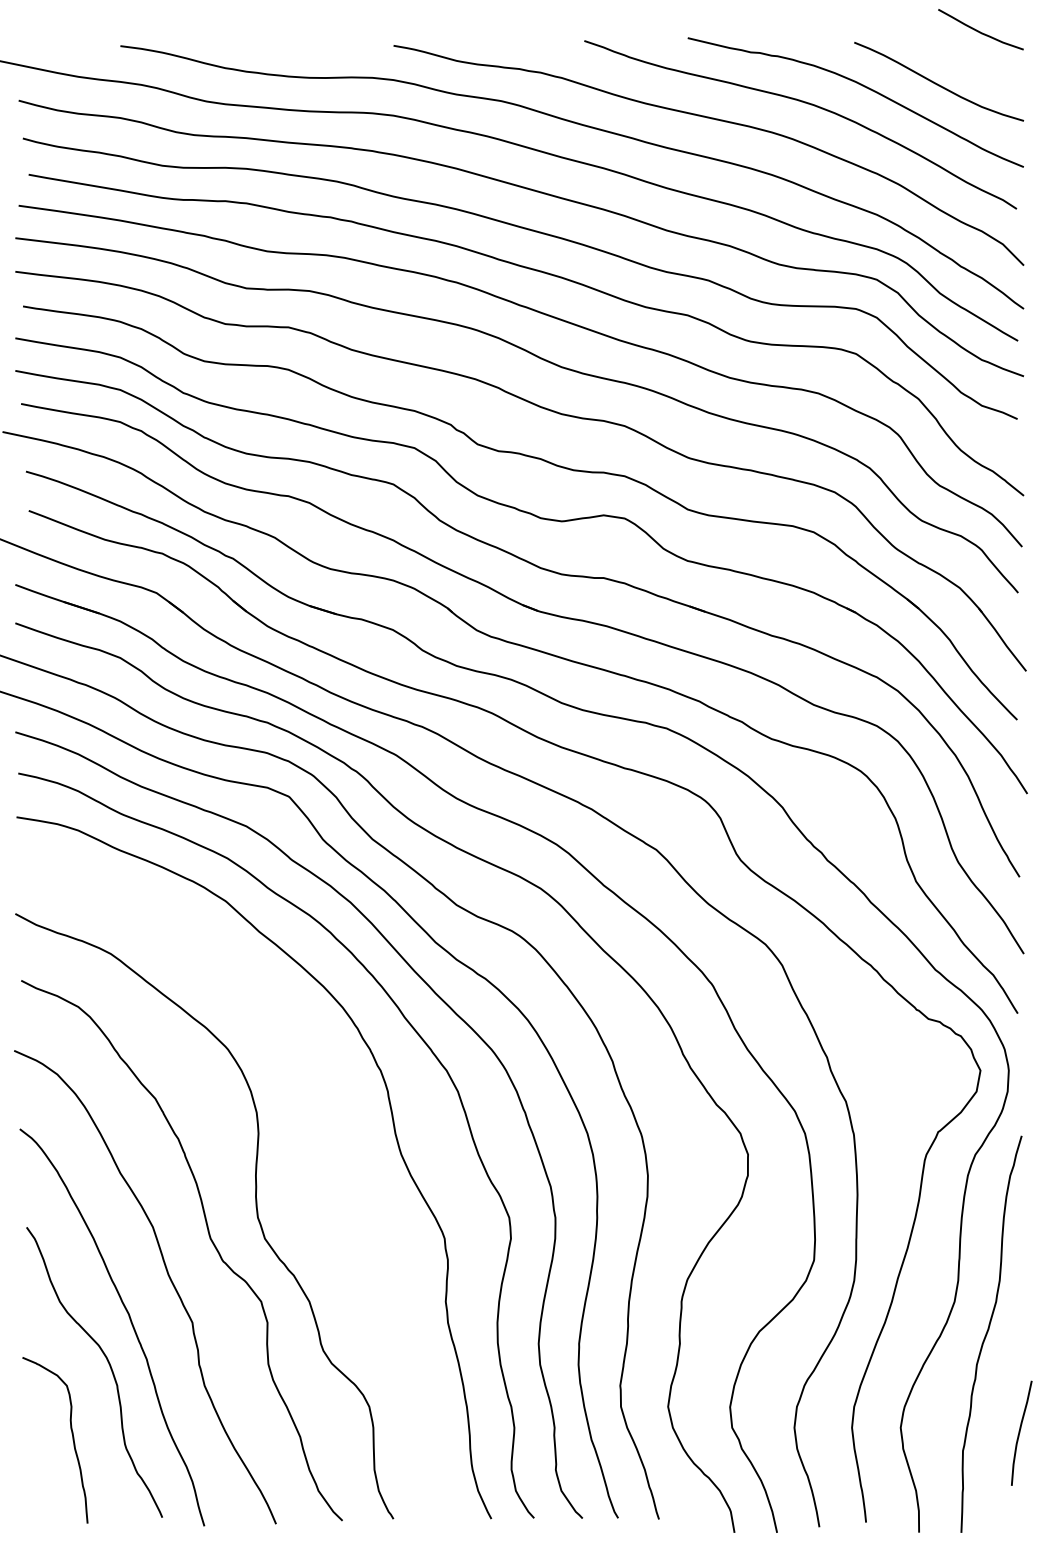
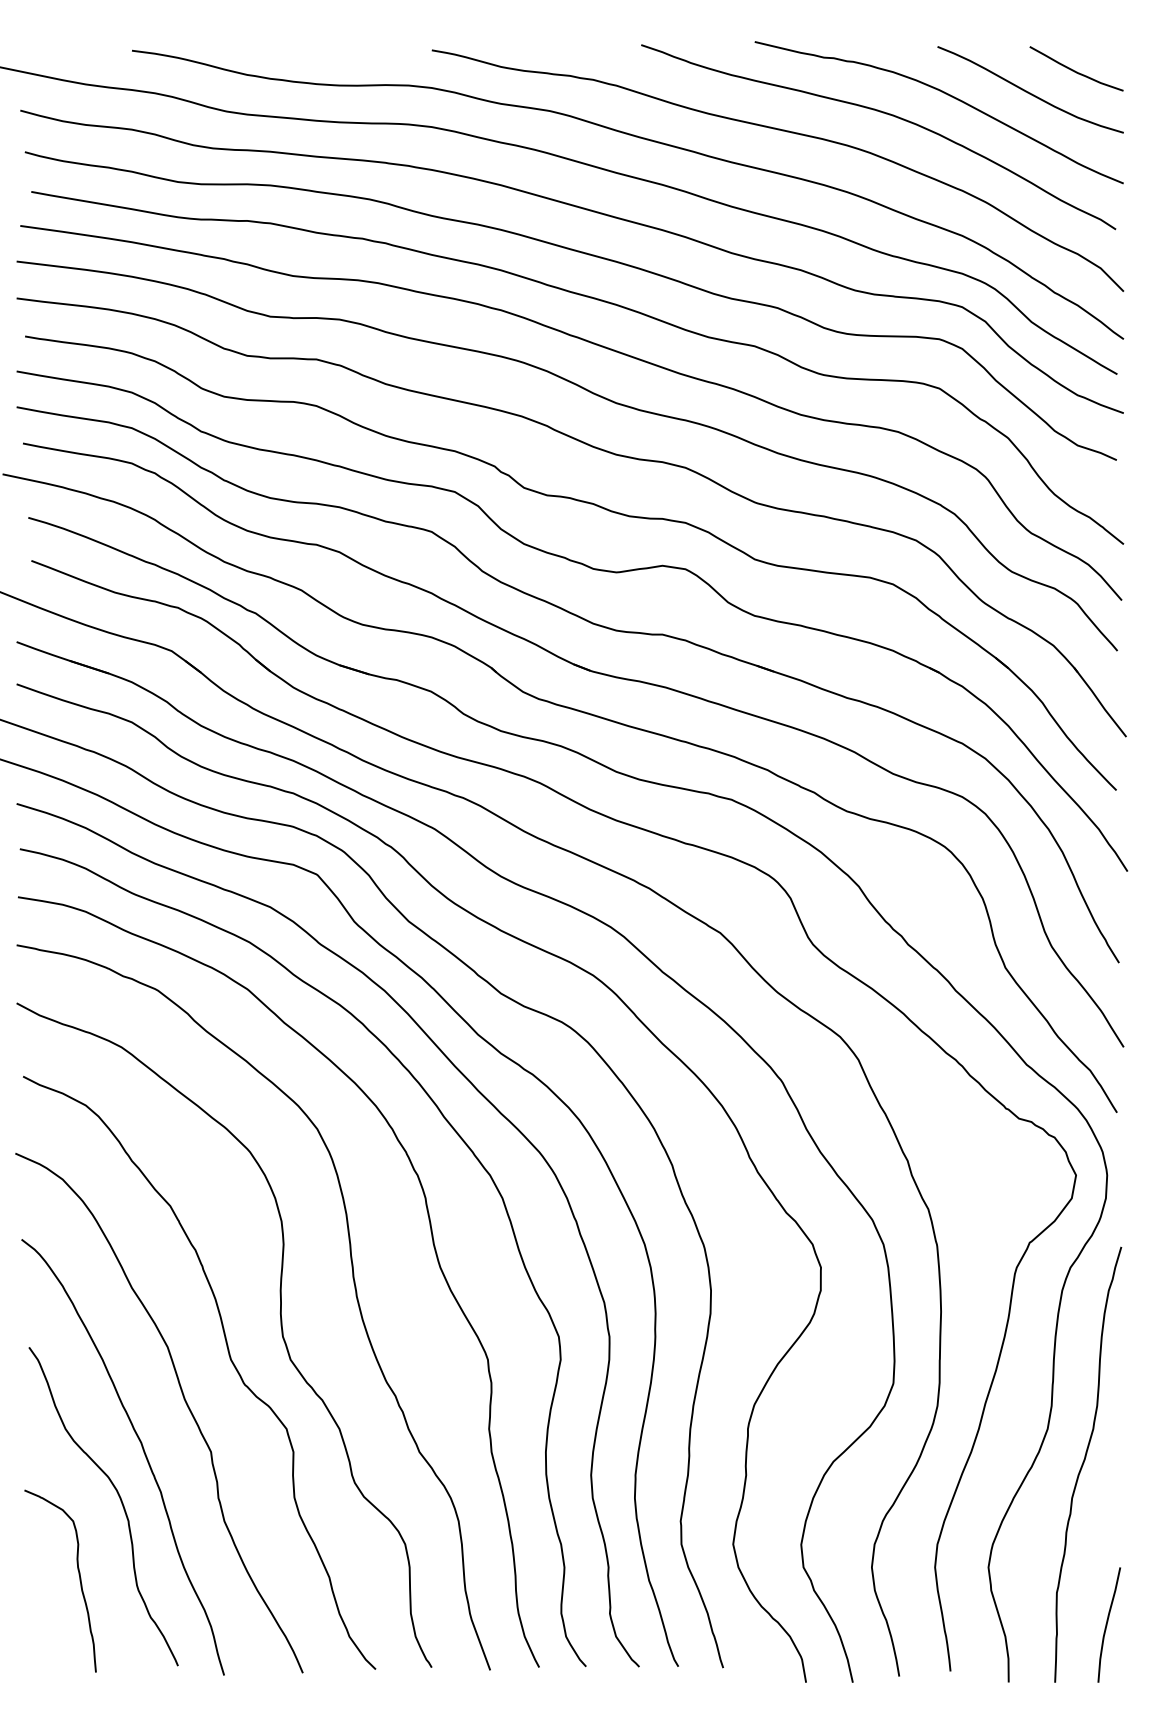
curve: (980, 31) -> (1076, 70), moved
curve: (323, 1177) -> (354, 1292), added
curve: (1020, 1432) -> (1107, 1624), moved

